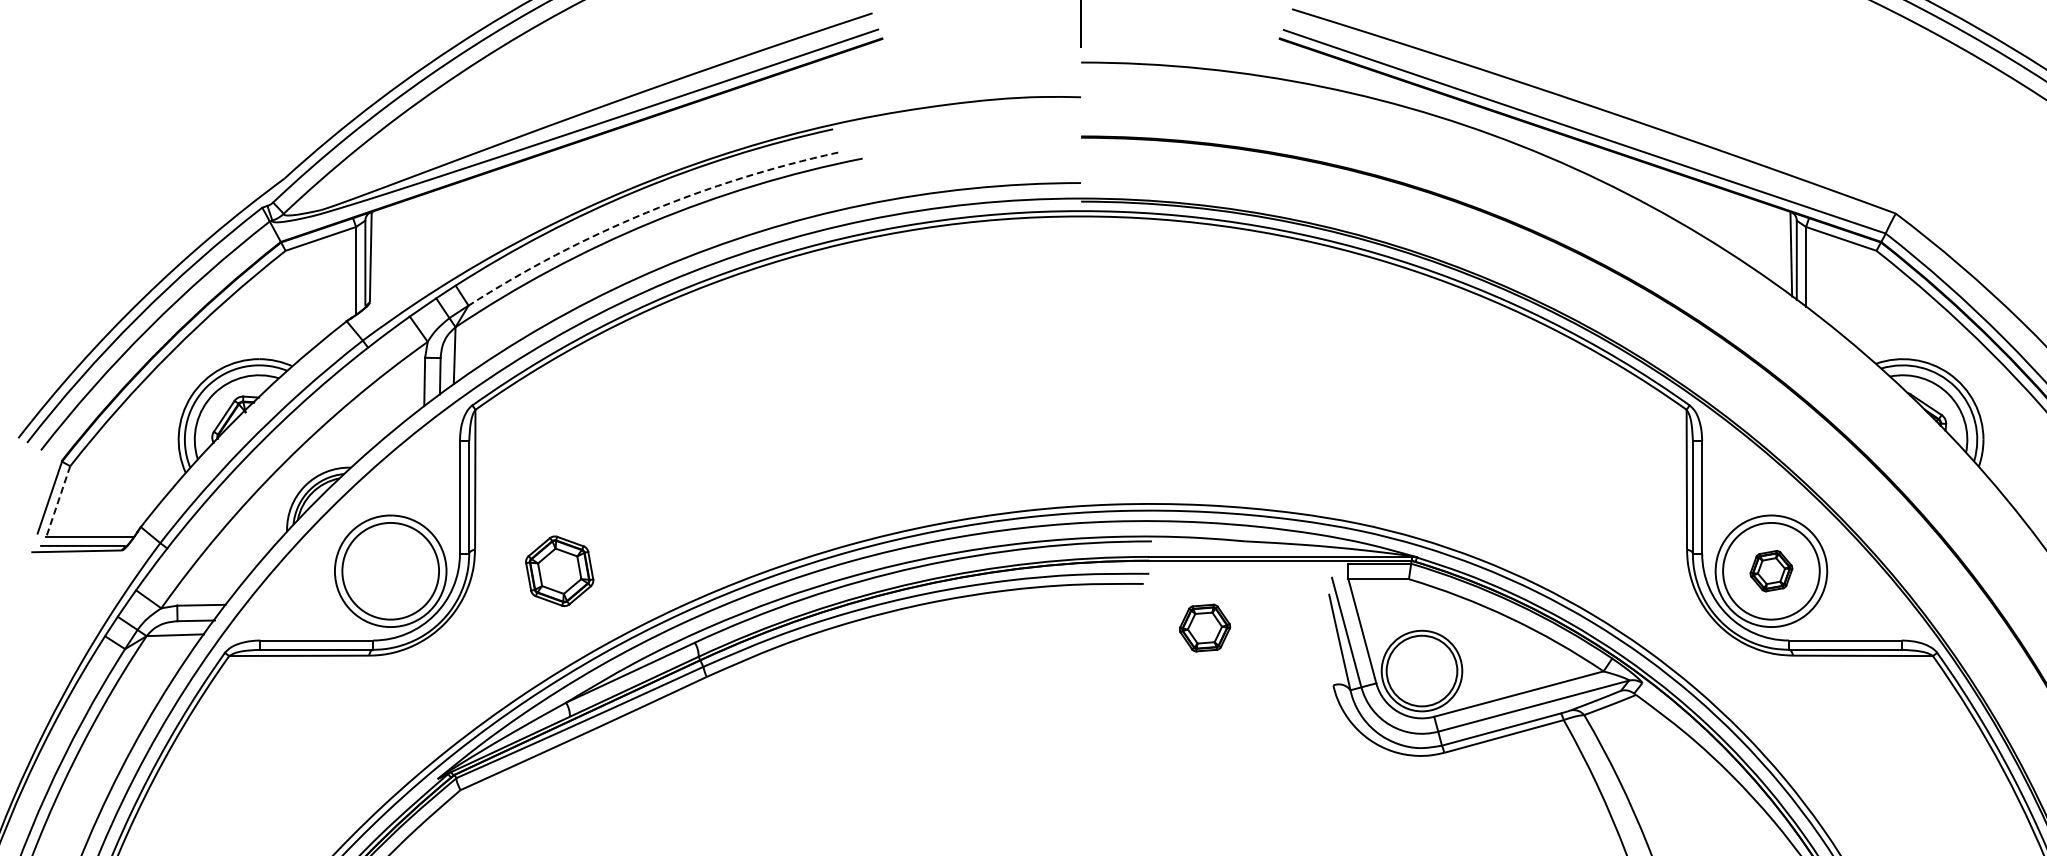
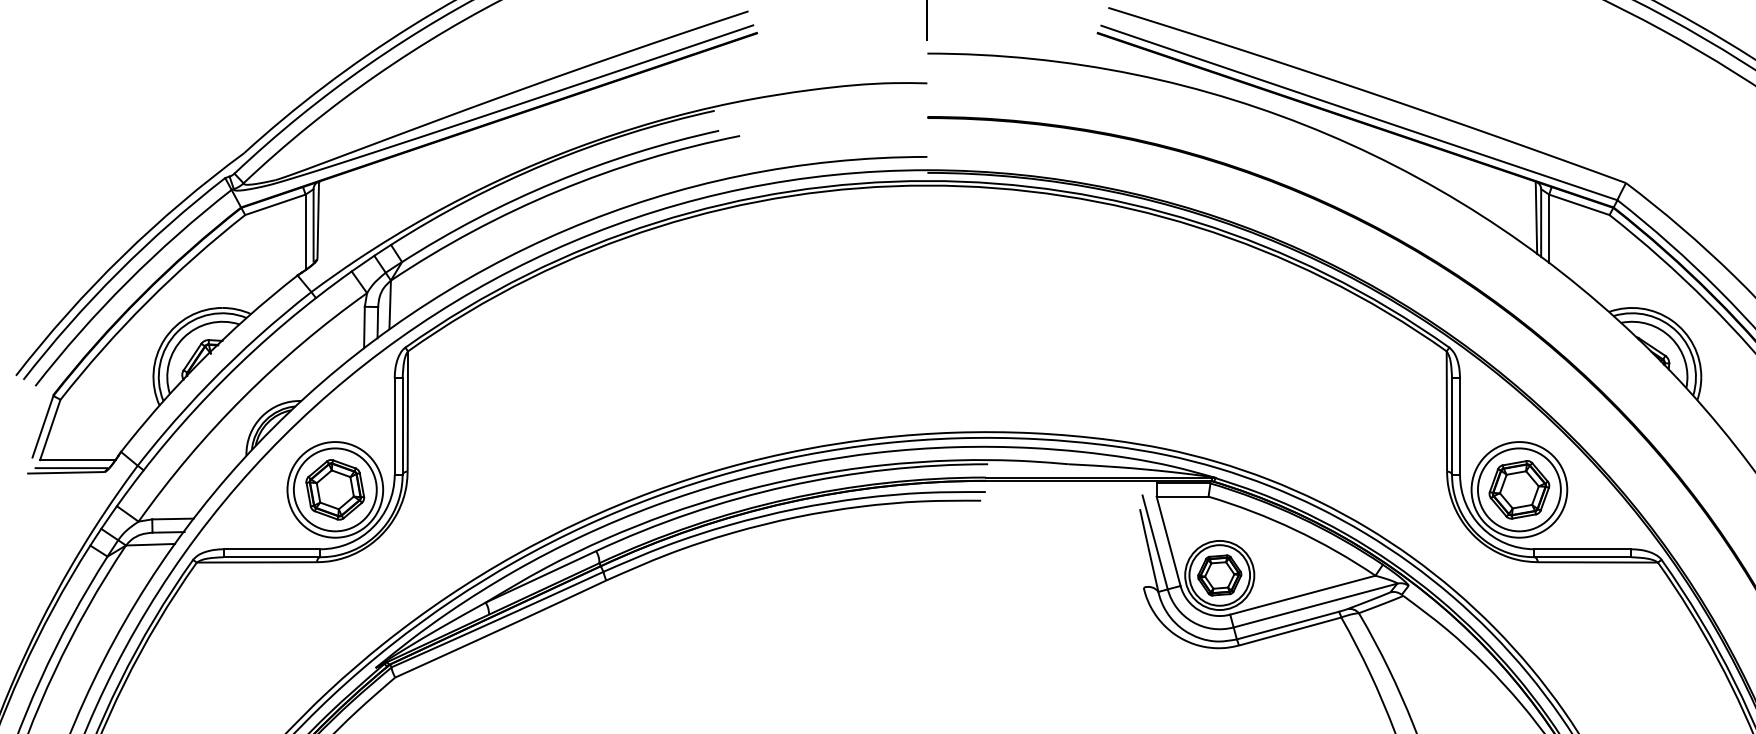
arc: (646, 212) -> (554, 182), dashed -> solid
line: (58, 501) -> (50, 430), dashed -> solid
part: (559, 570) -> (335, 489), moved
part: (1771, 570) -> (1519, 489), size x1.67
part: (1205, 627) -> (1220, 574), moved

